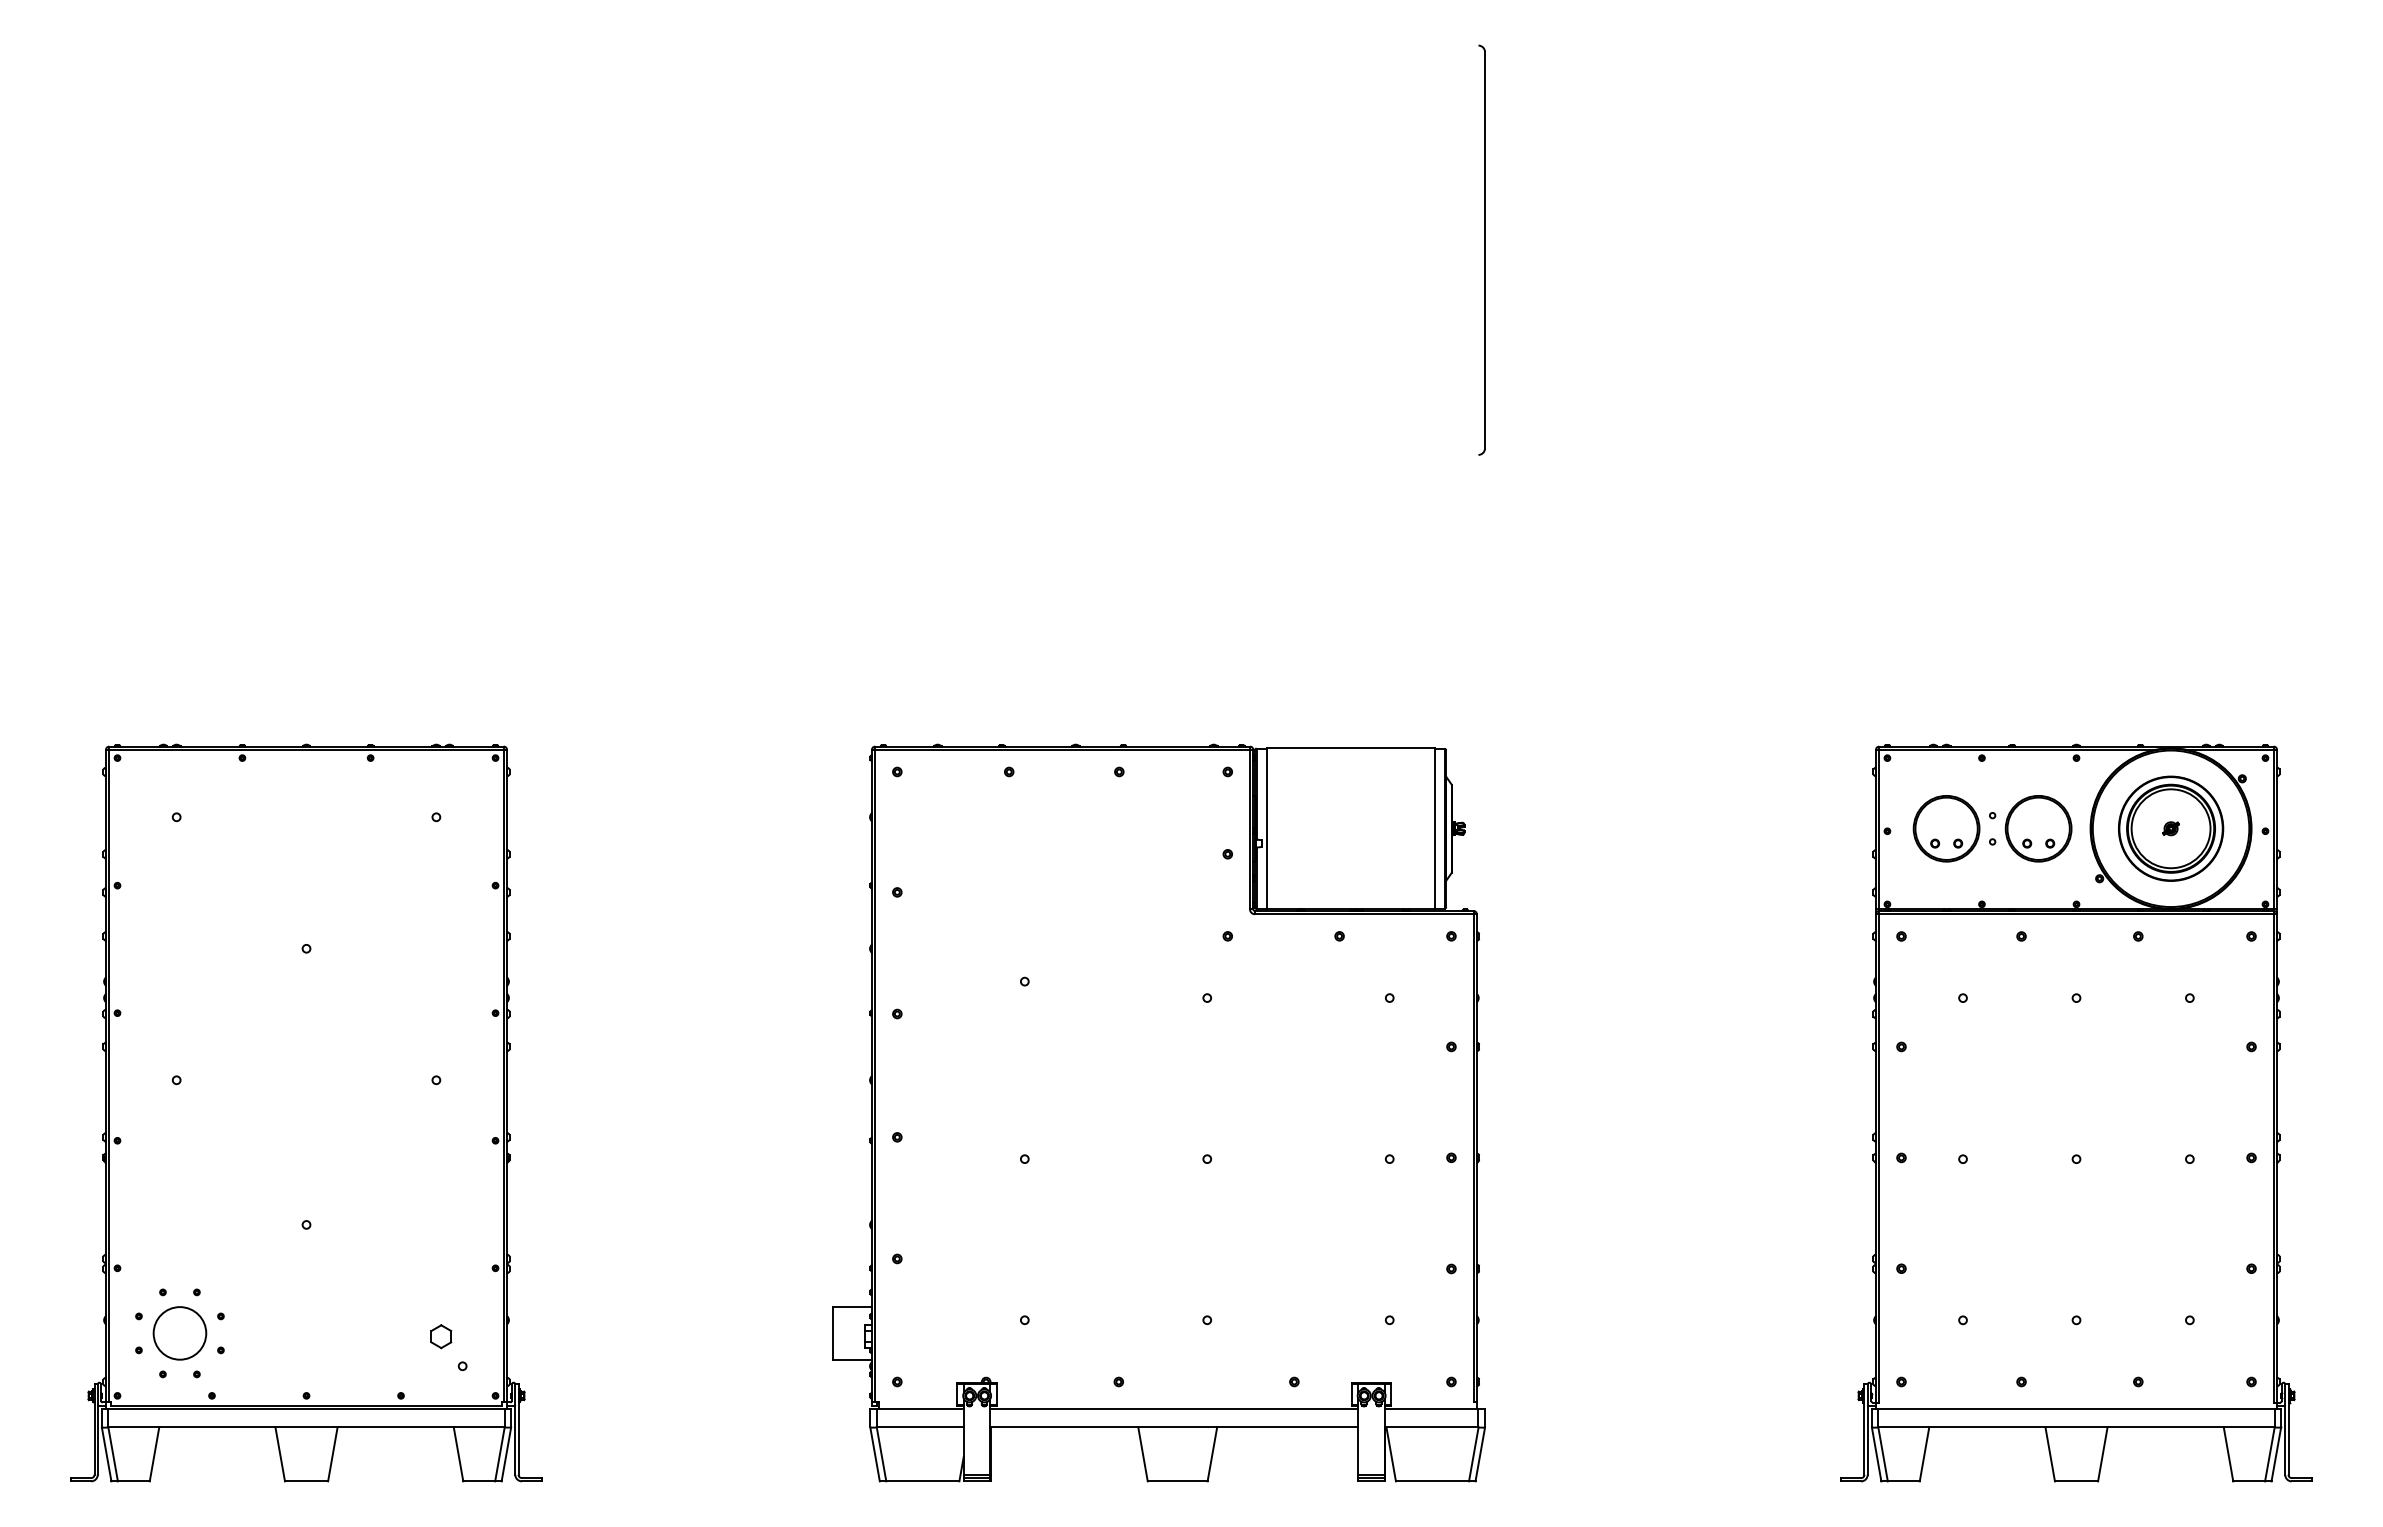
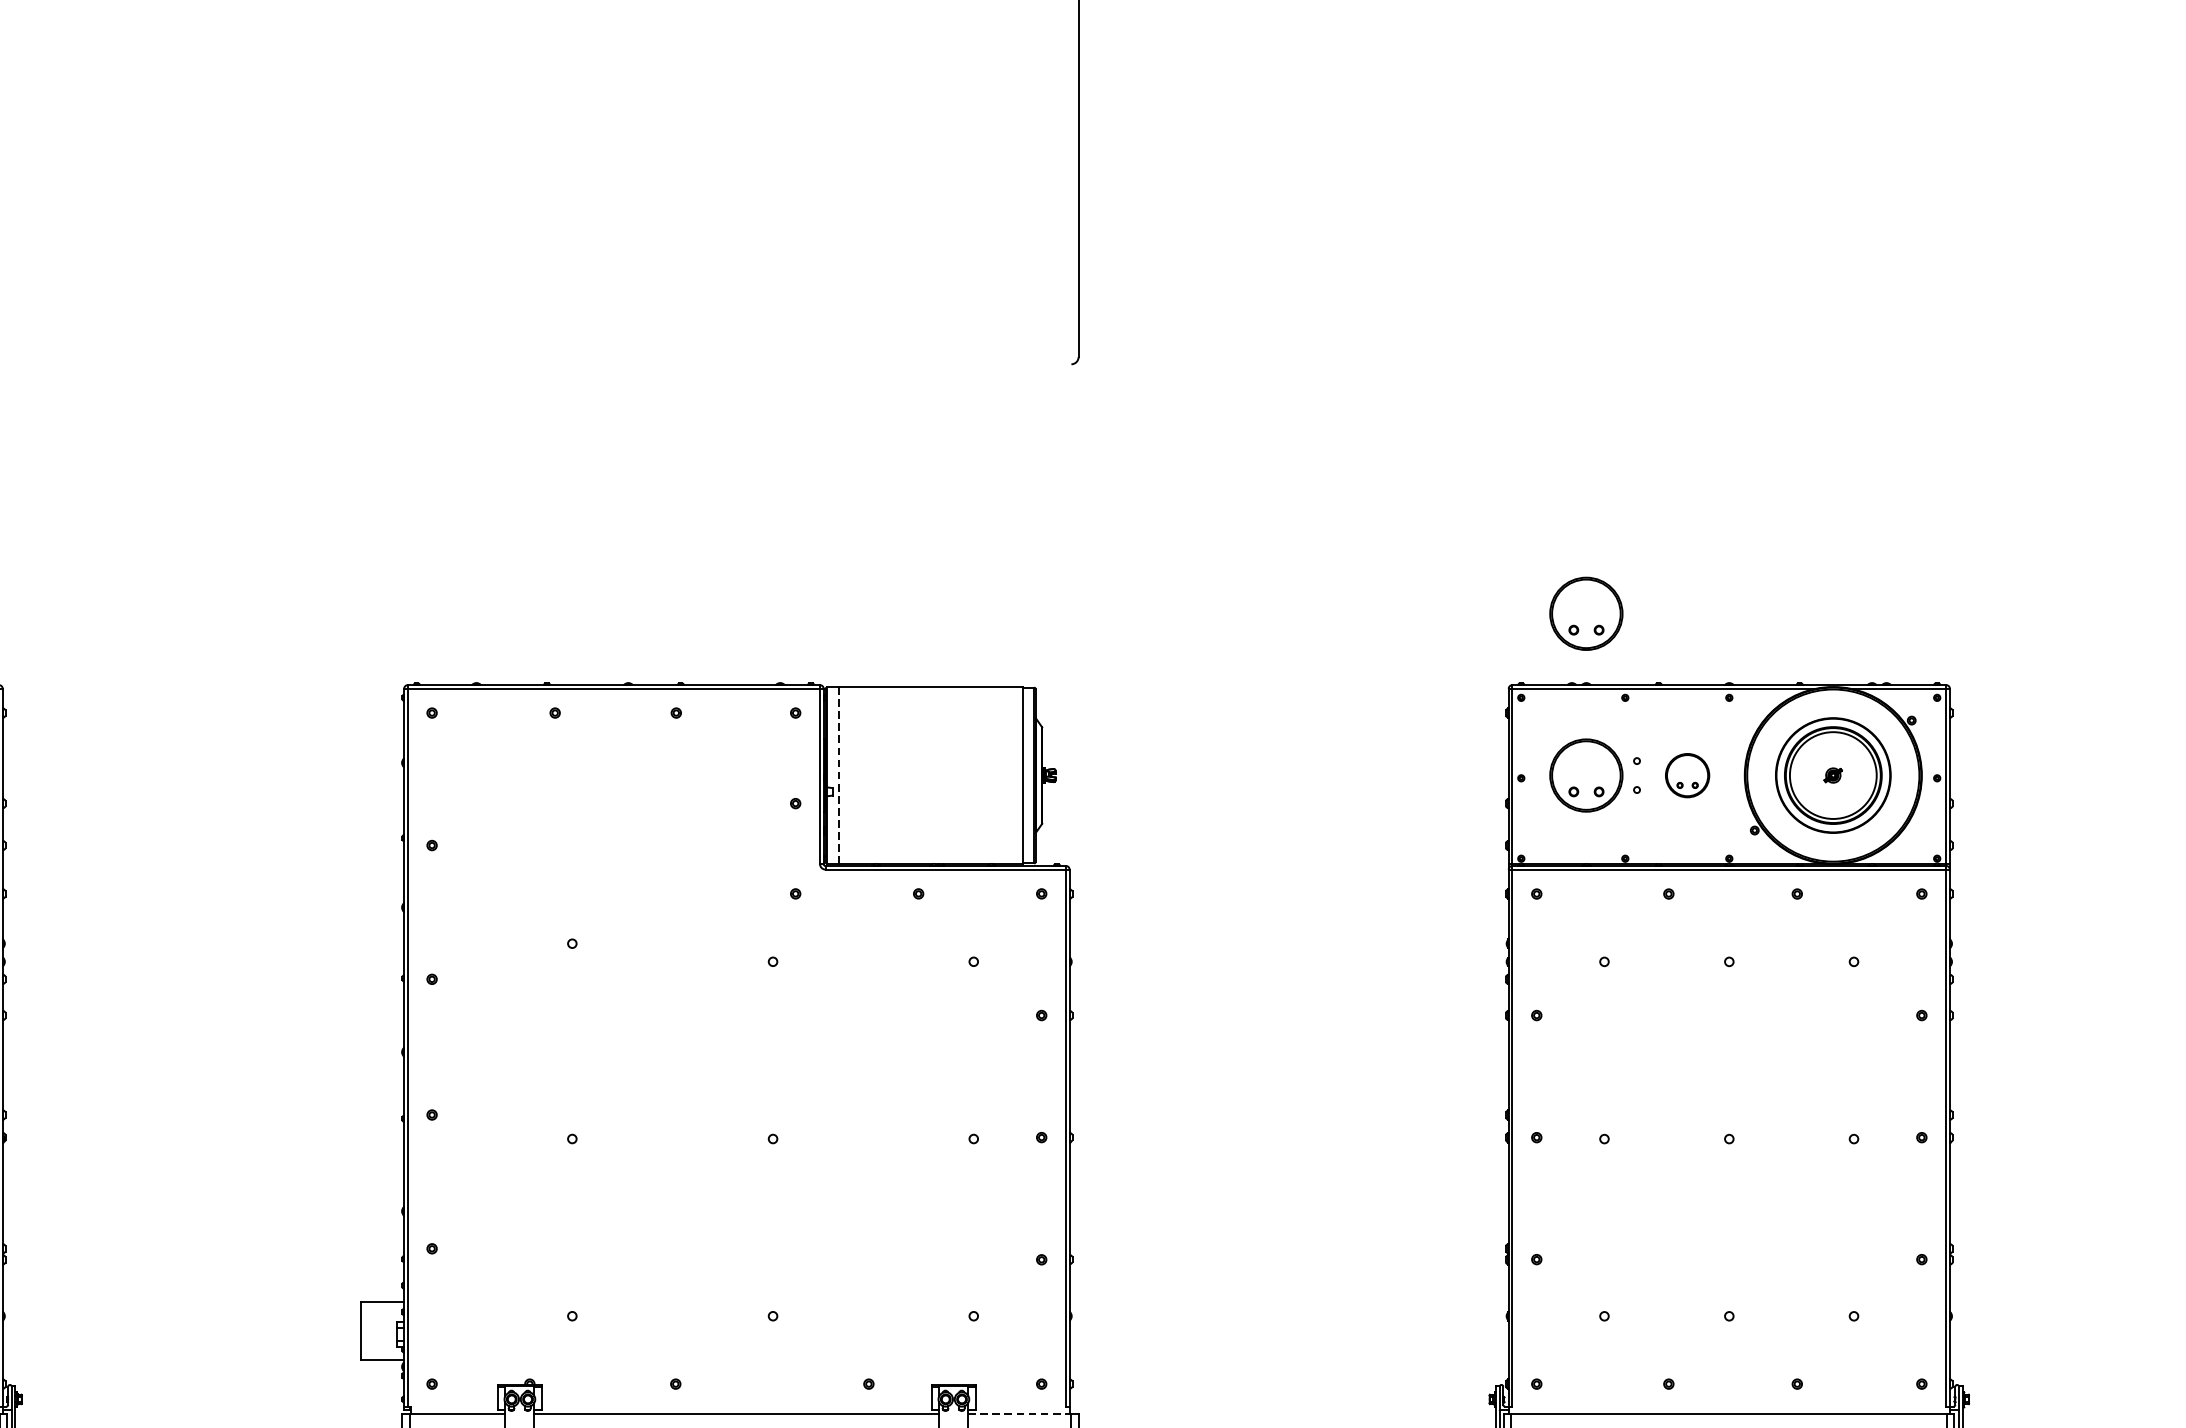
part: (1946, 681) -> (1586, 613), added
part: (2038, 828) -> (1687, 775), size x0.6
line: (1267, 829) -> (839, 776), solid -> dashed
line: (1431, 1409) -> (1019, 1414), solid -> dashed

